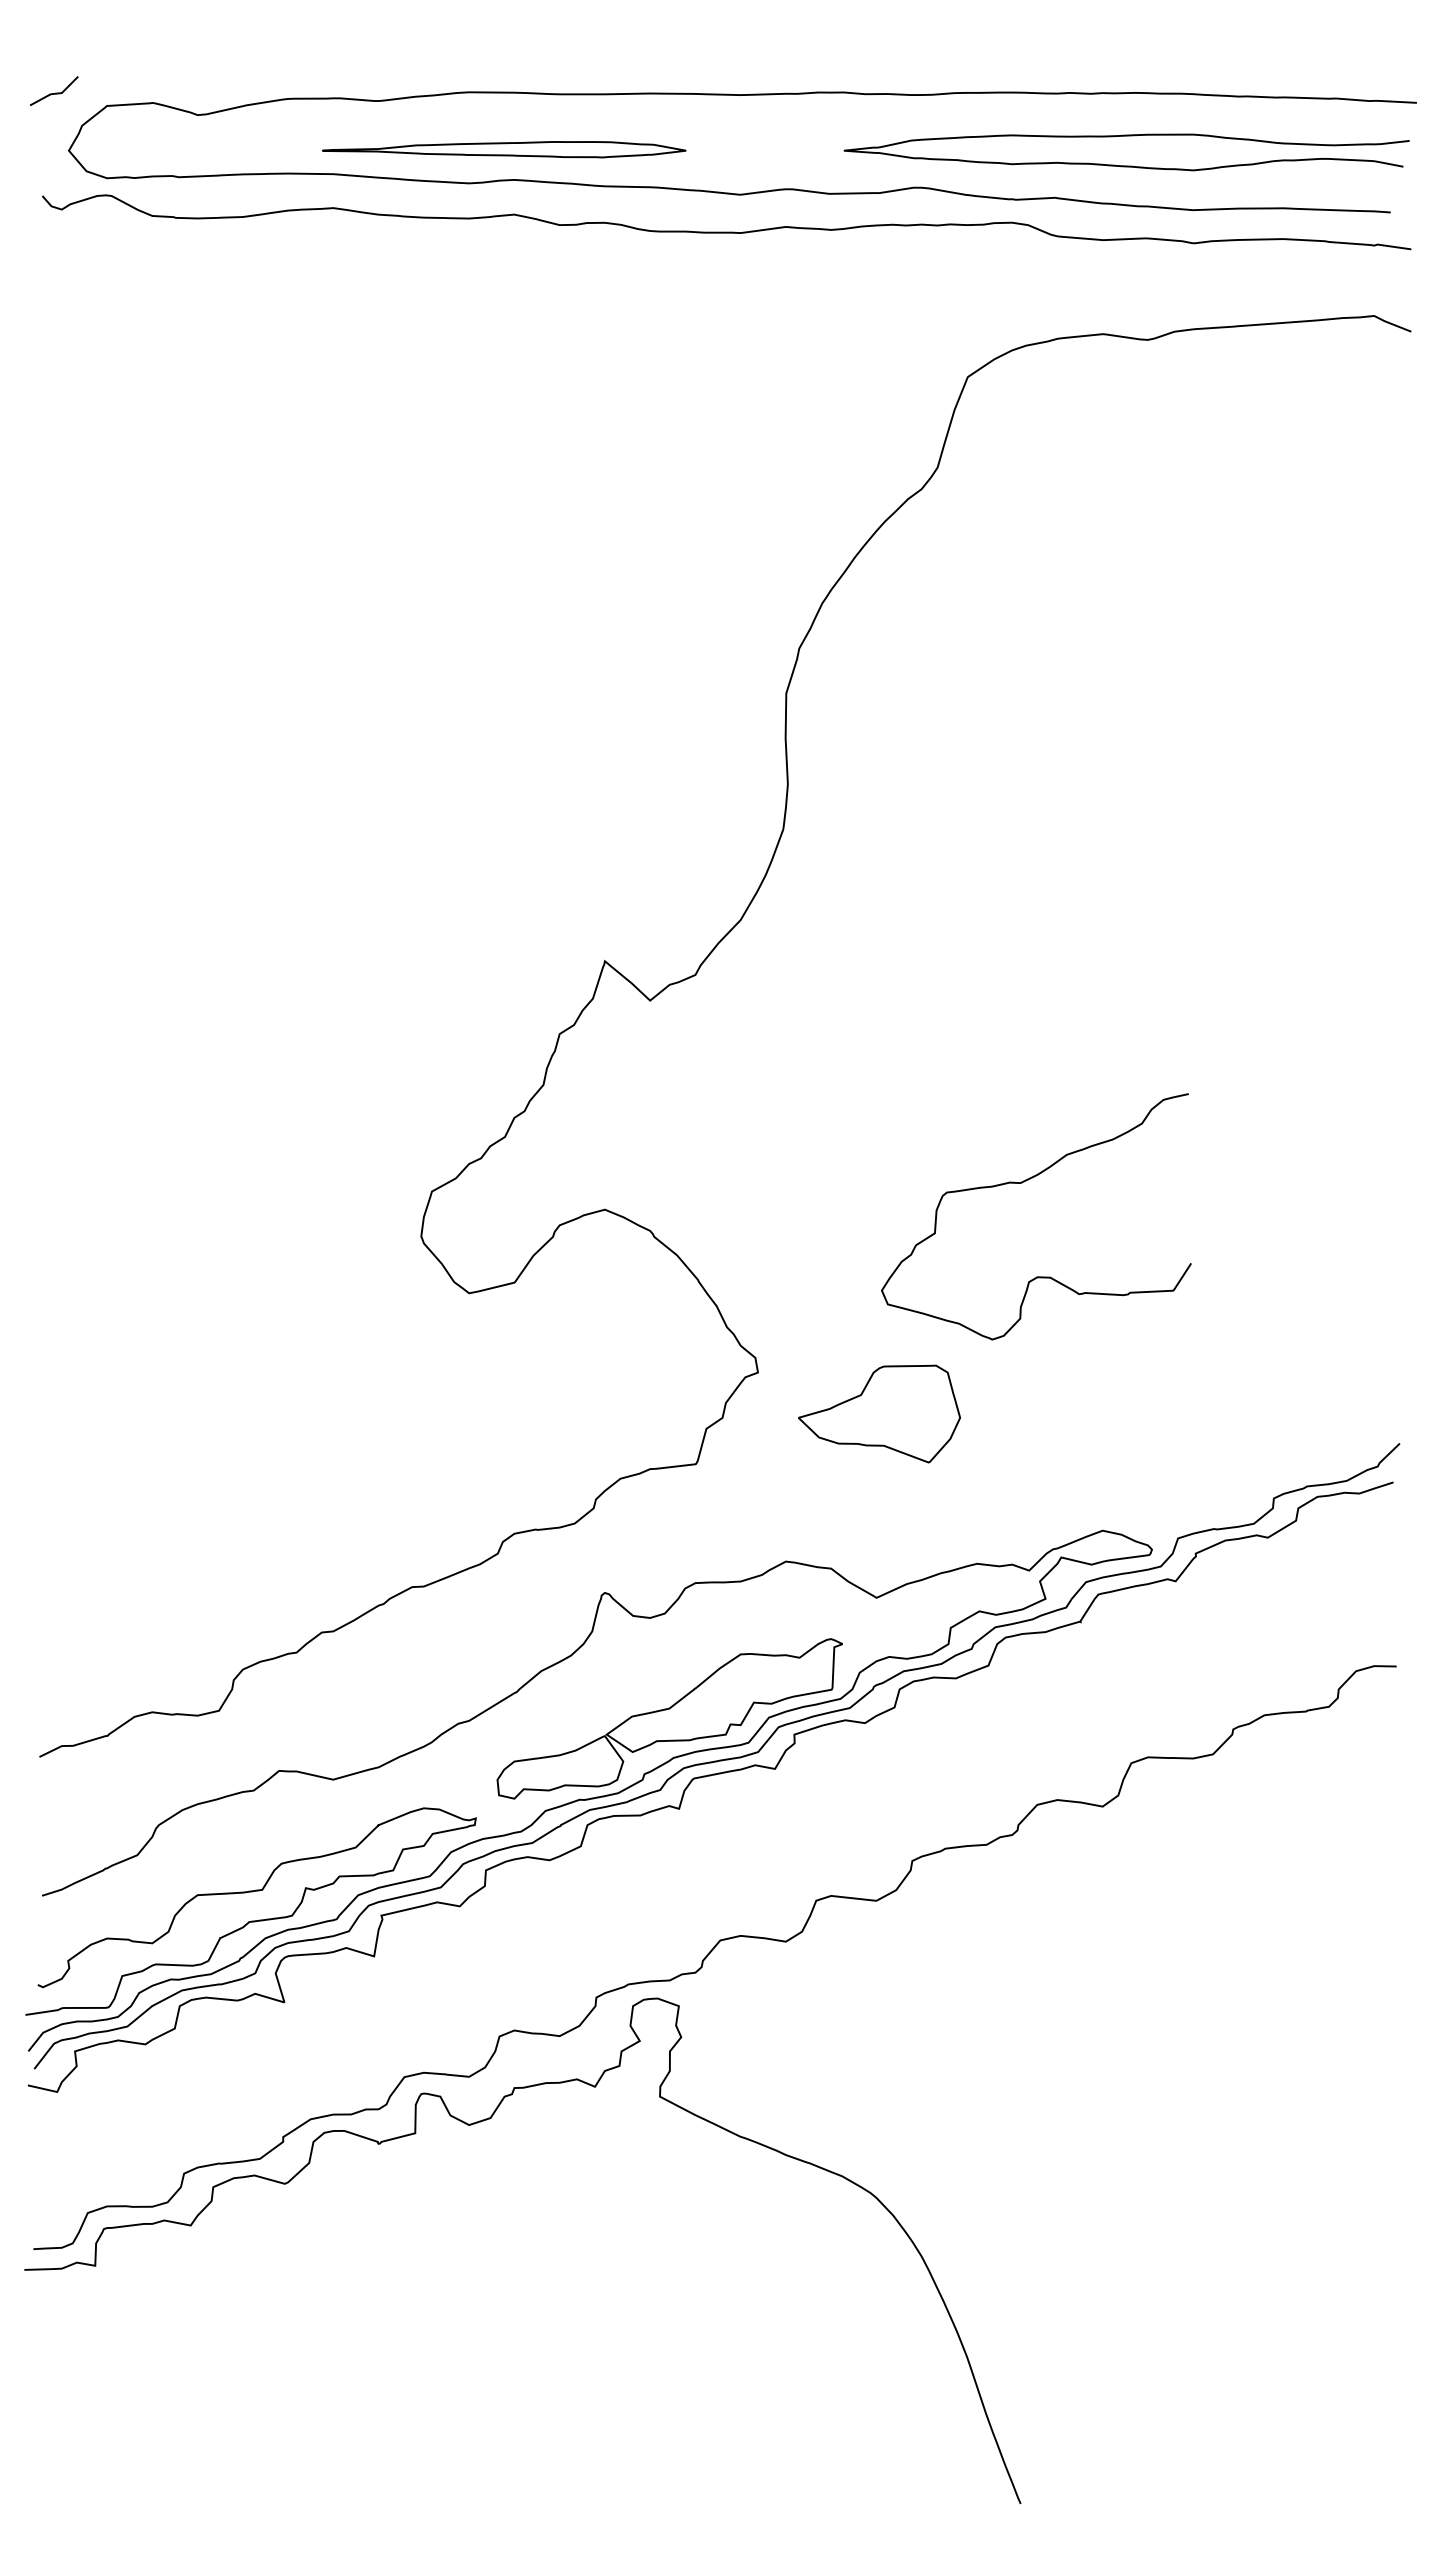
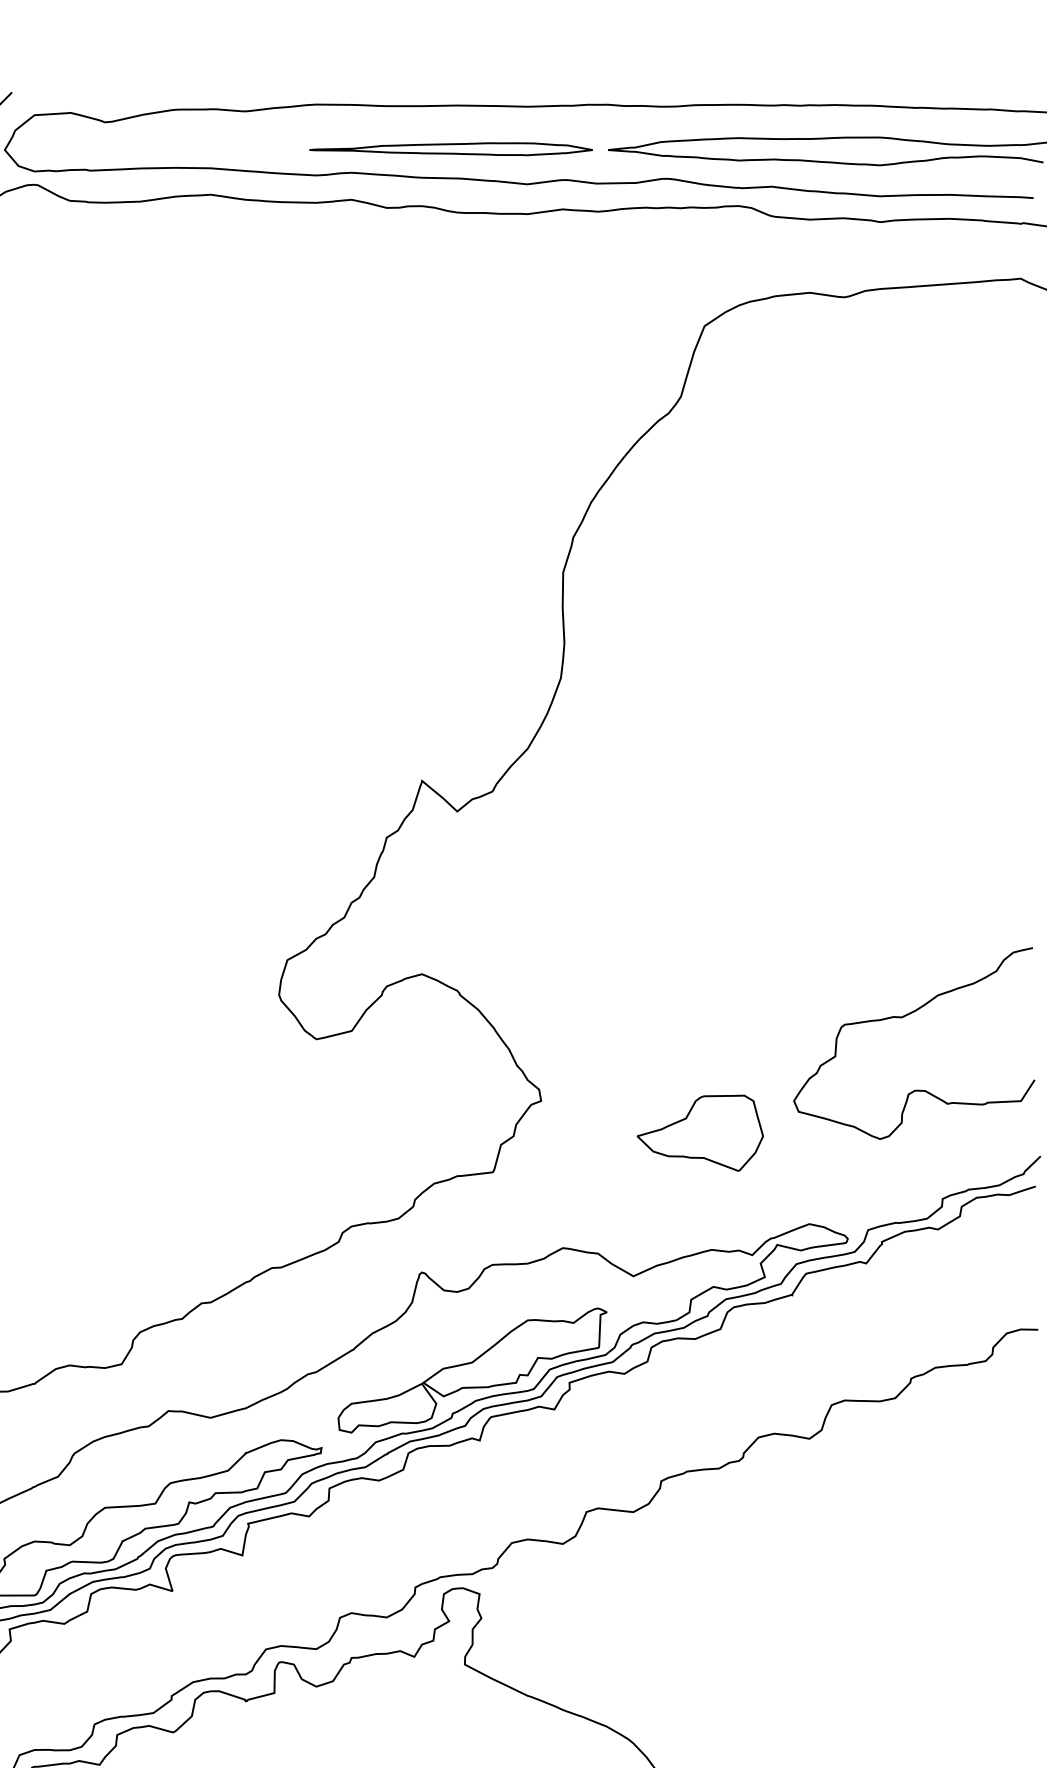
part: (504, 149) -> (451, 149), moved
curve: (1022, 1183) -> (903, 1017), moved
part: (879, 1413) -> (700, 1132), moved

